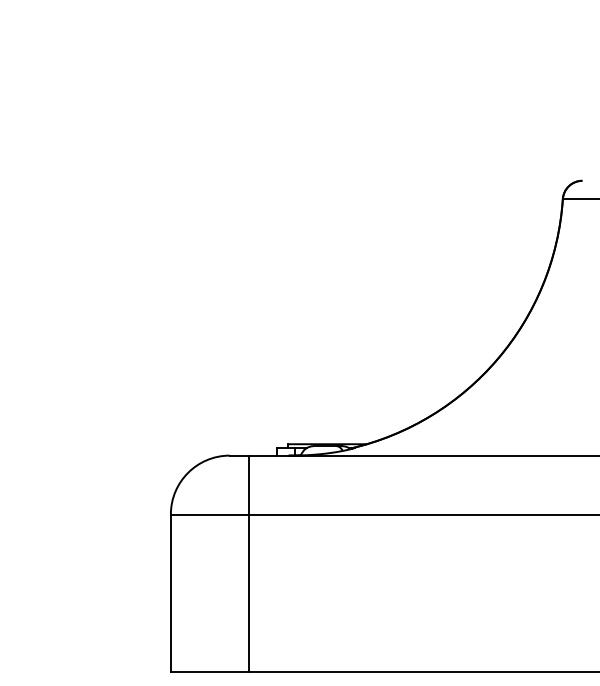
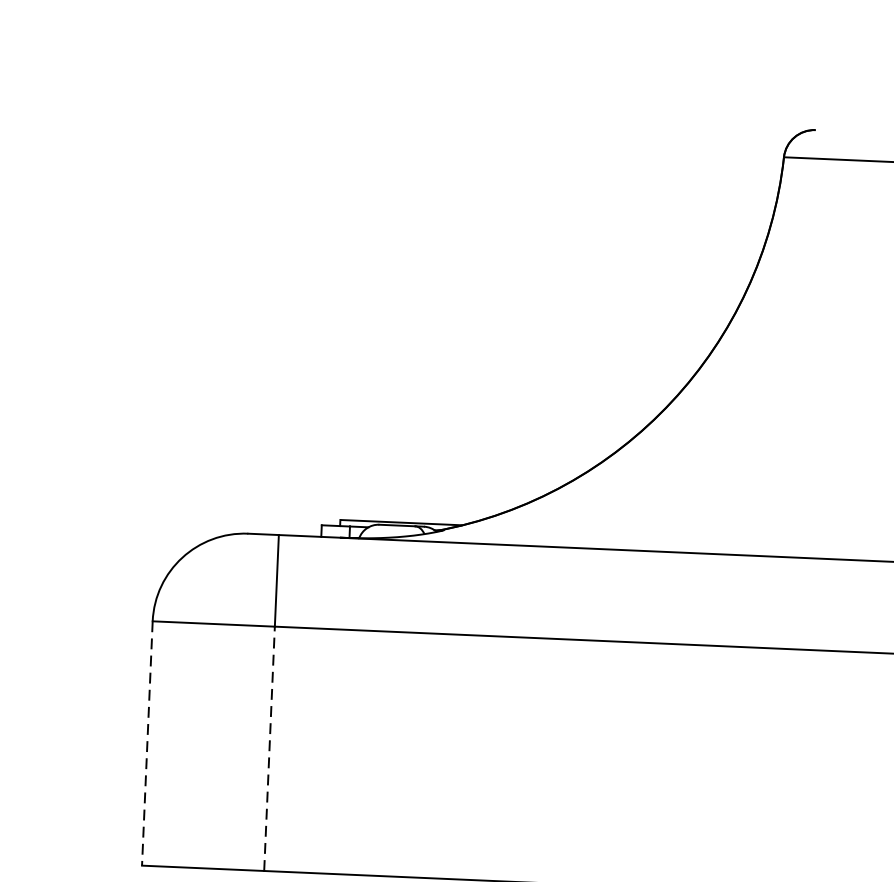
line: (170, 593) -> (146, 744), solid -> dashed
line: (249, 593) -> (269, 749), solid -> dashed

